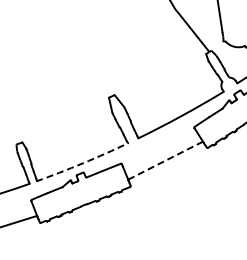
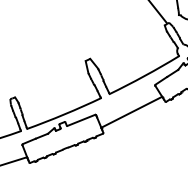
line: (165, 160) -> (131, 112), dashed -> solid
arc: (82, 163) -> (64, 114), dashed -> solid

